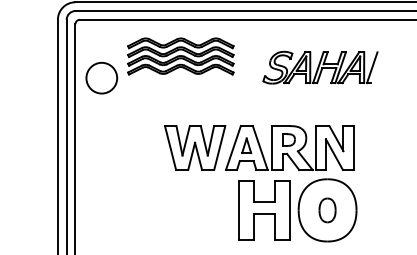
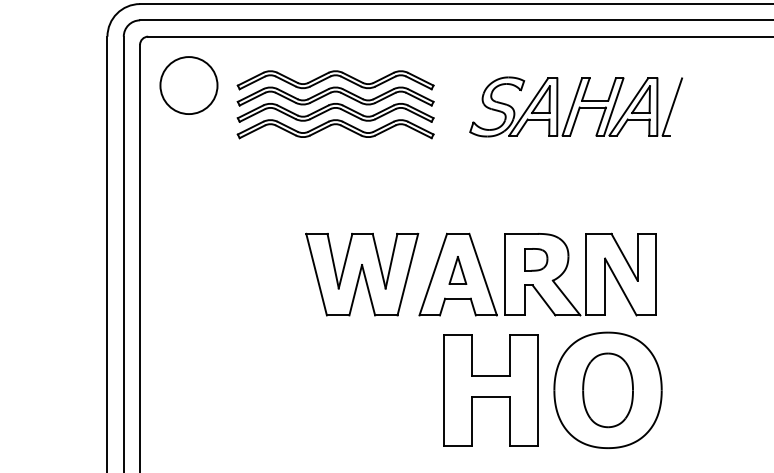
part: (320, 67) -> (576, 106), moved
circle: (101, 77) -> (188, 84), moved
part: (327, 210) -> (607, 390), size x1.67

